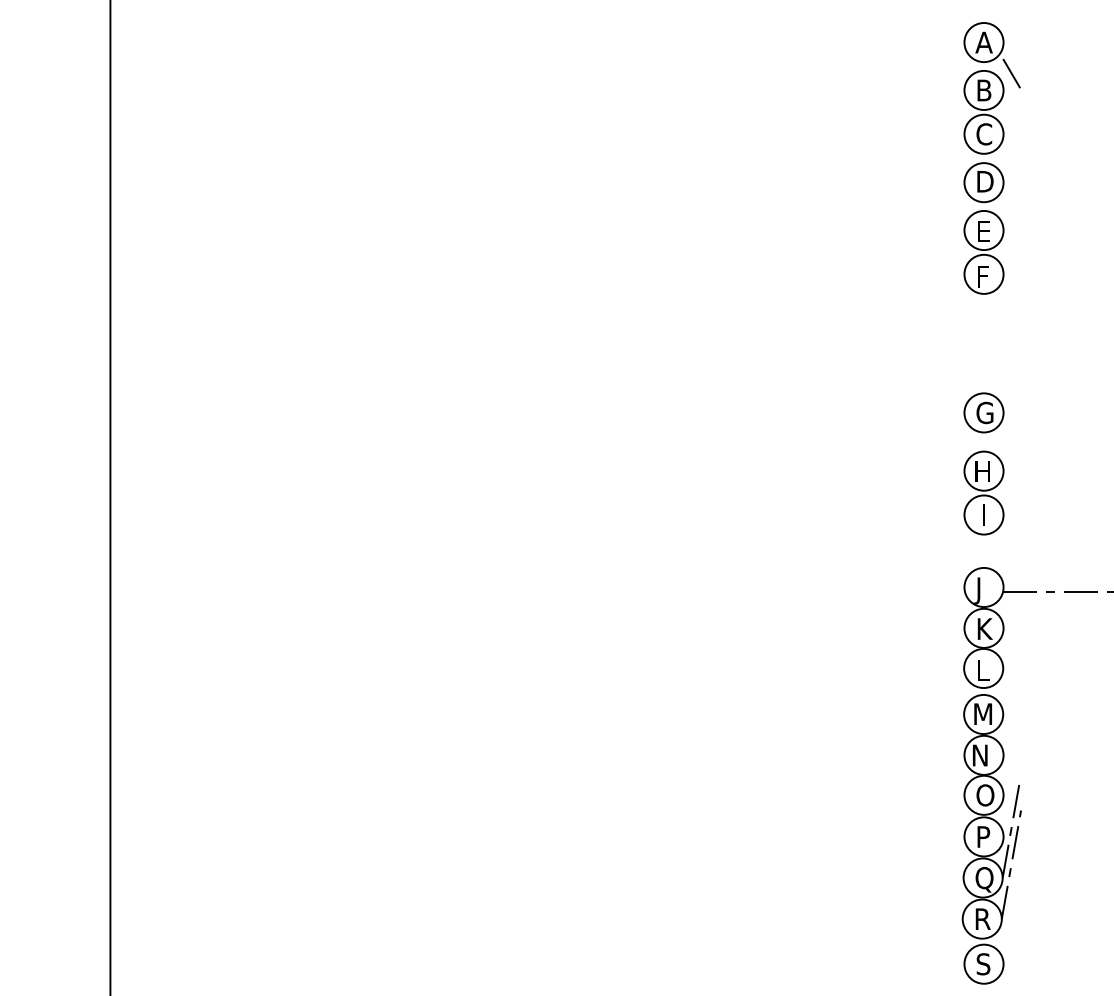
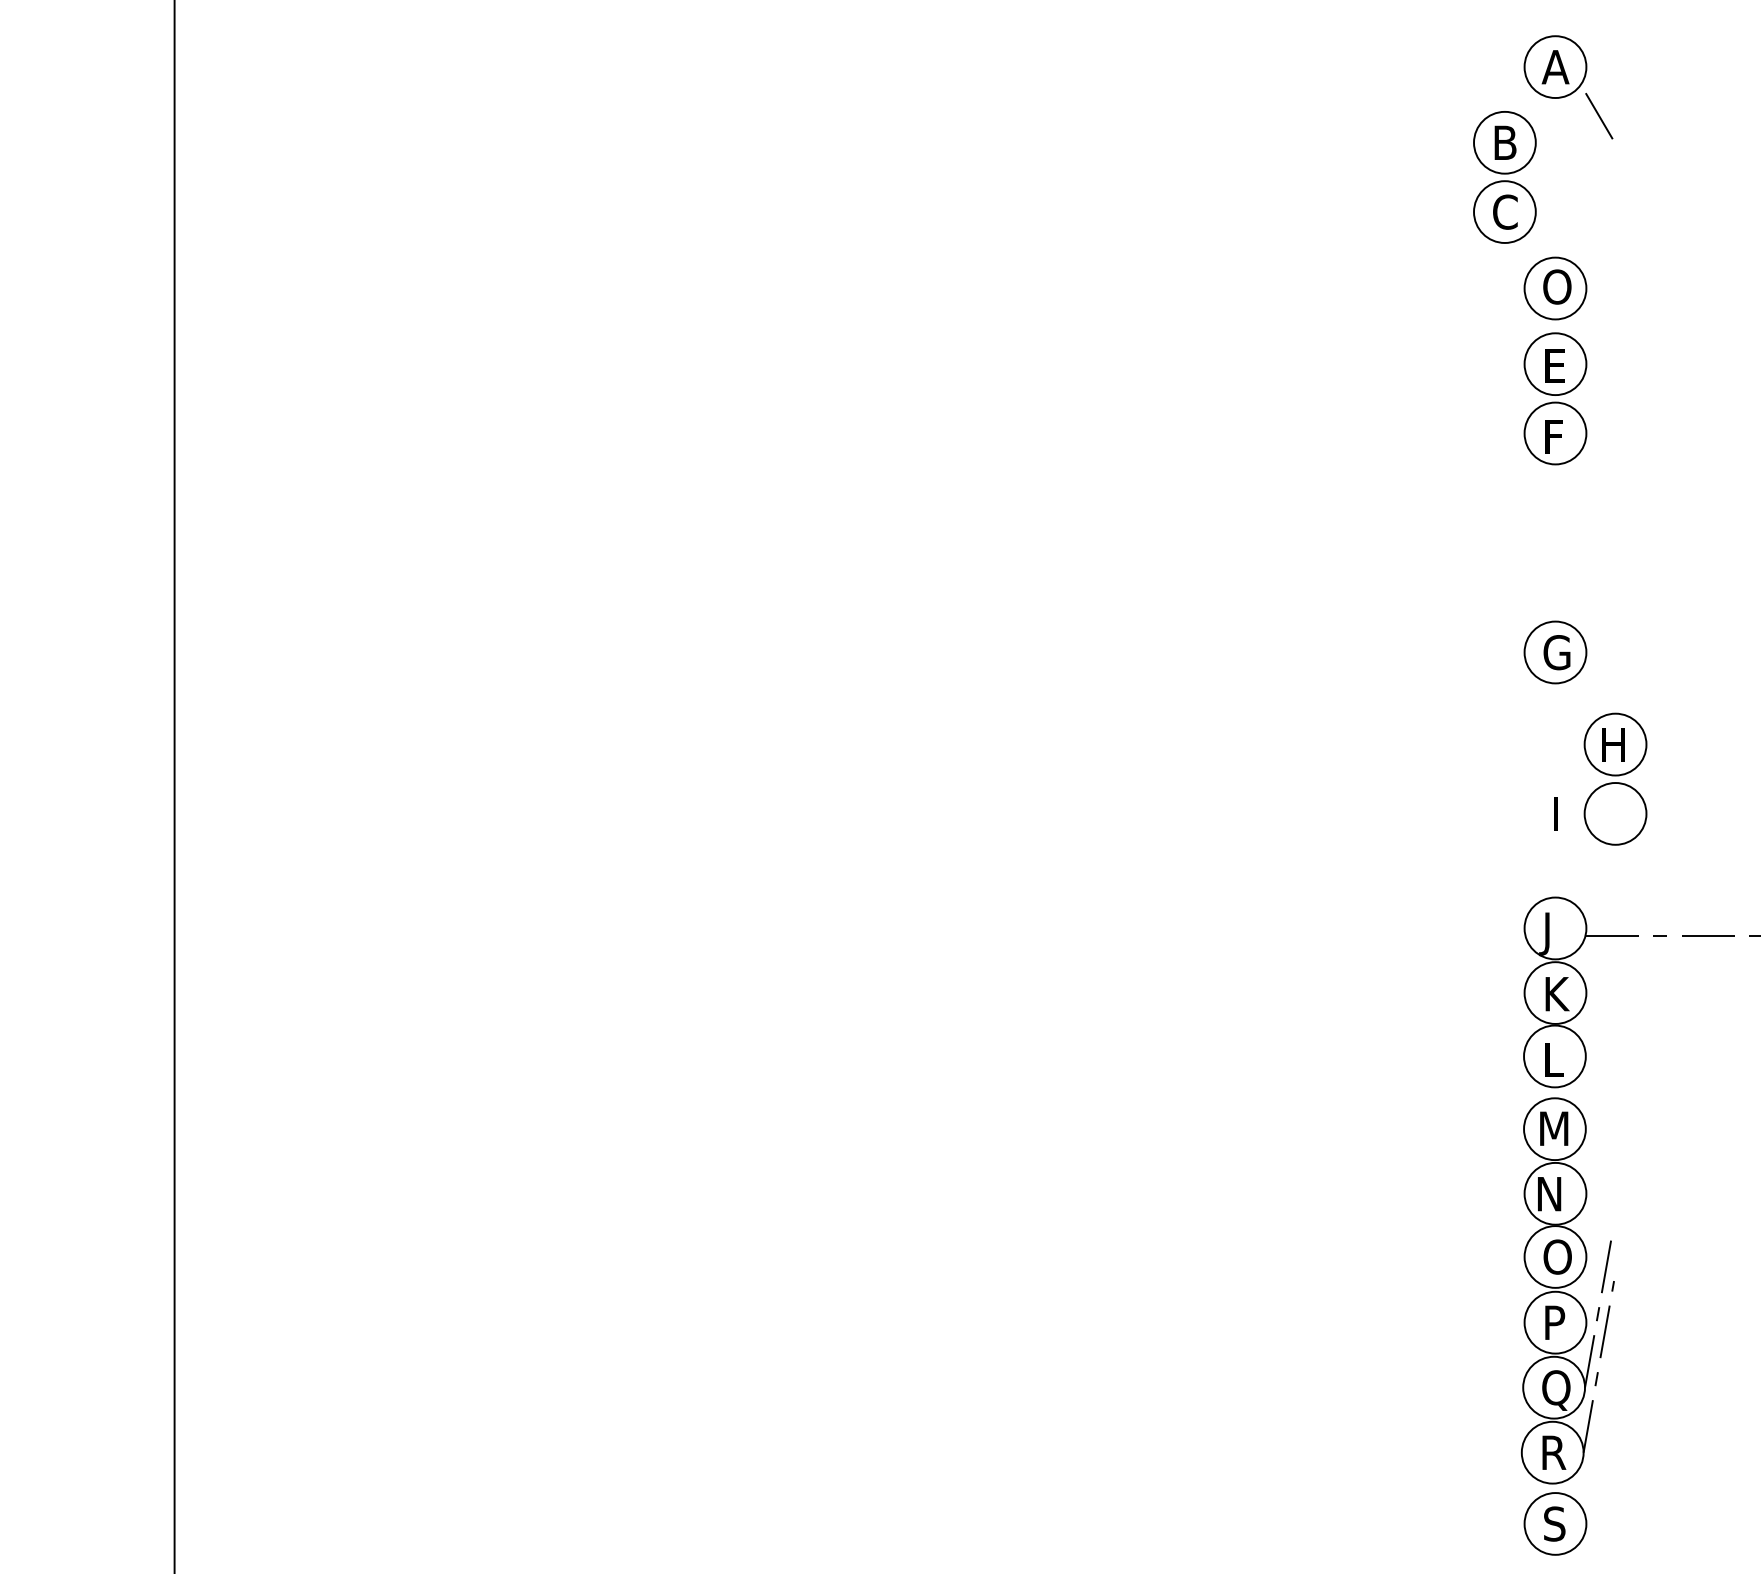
part: (983, 112) -> (1504, 177), moved
text: (985, 181) -> (1557, 286), D -> O
part: (983, 492) -> (1614, 778), moved

